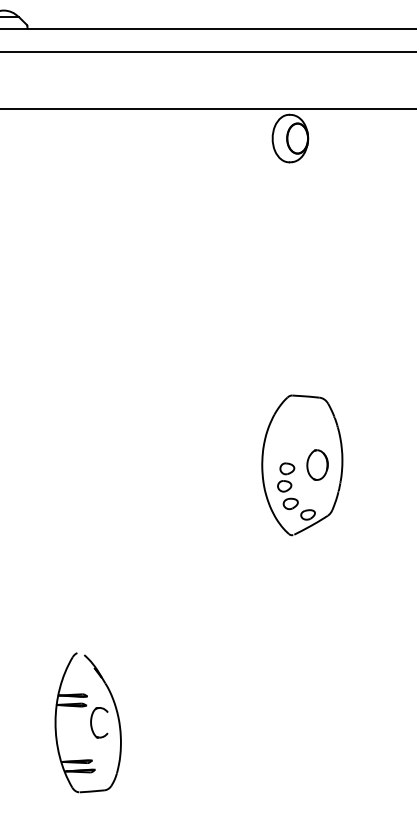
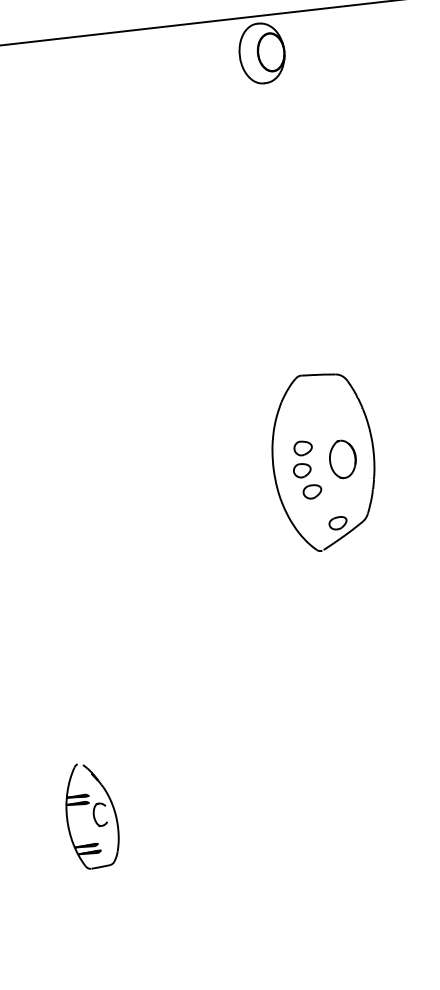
part: (287, 486) -> (305, 470), moved
part: (87, 722) -> (90, 815), size x0.6

